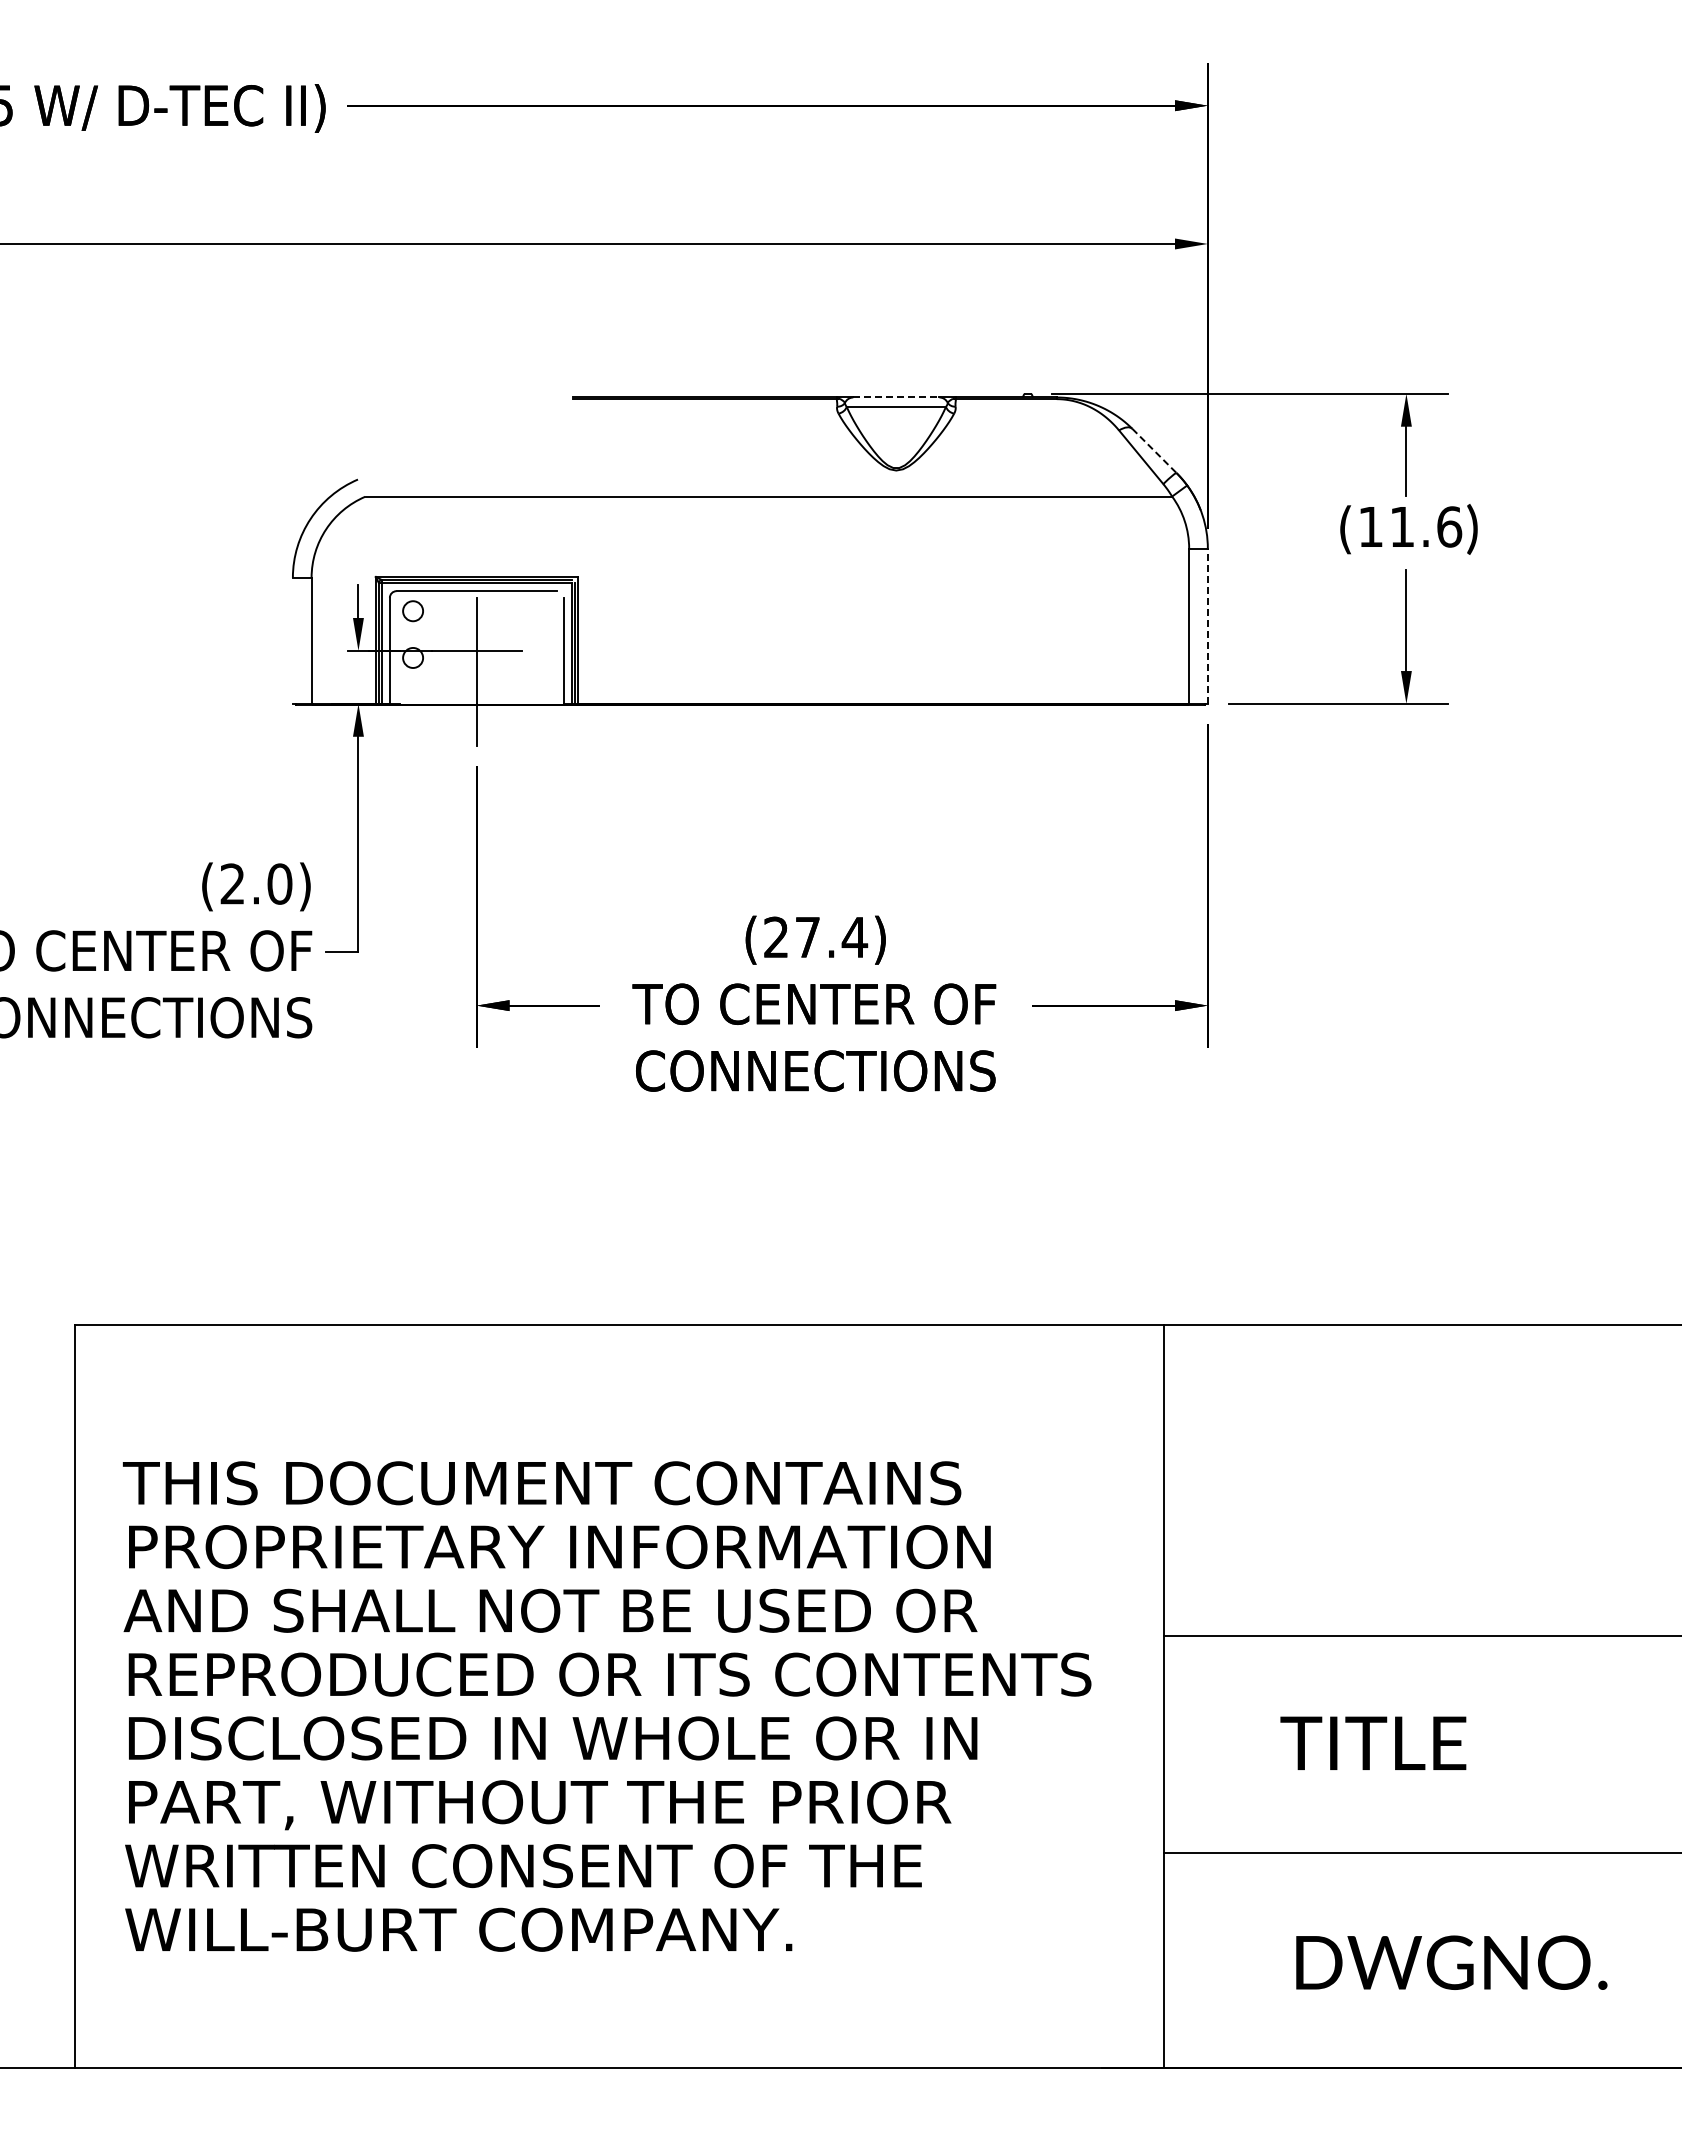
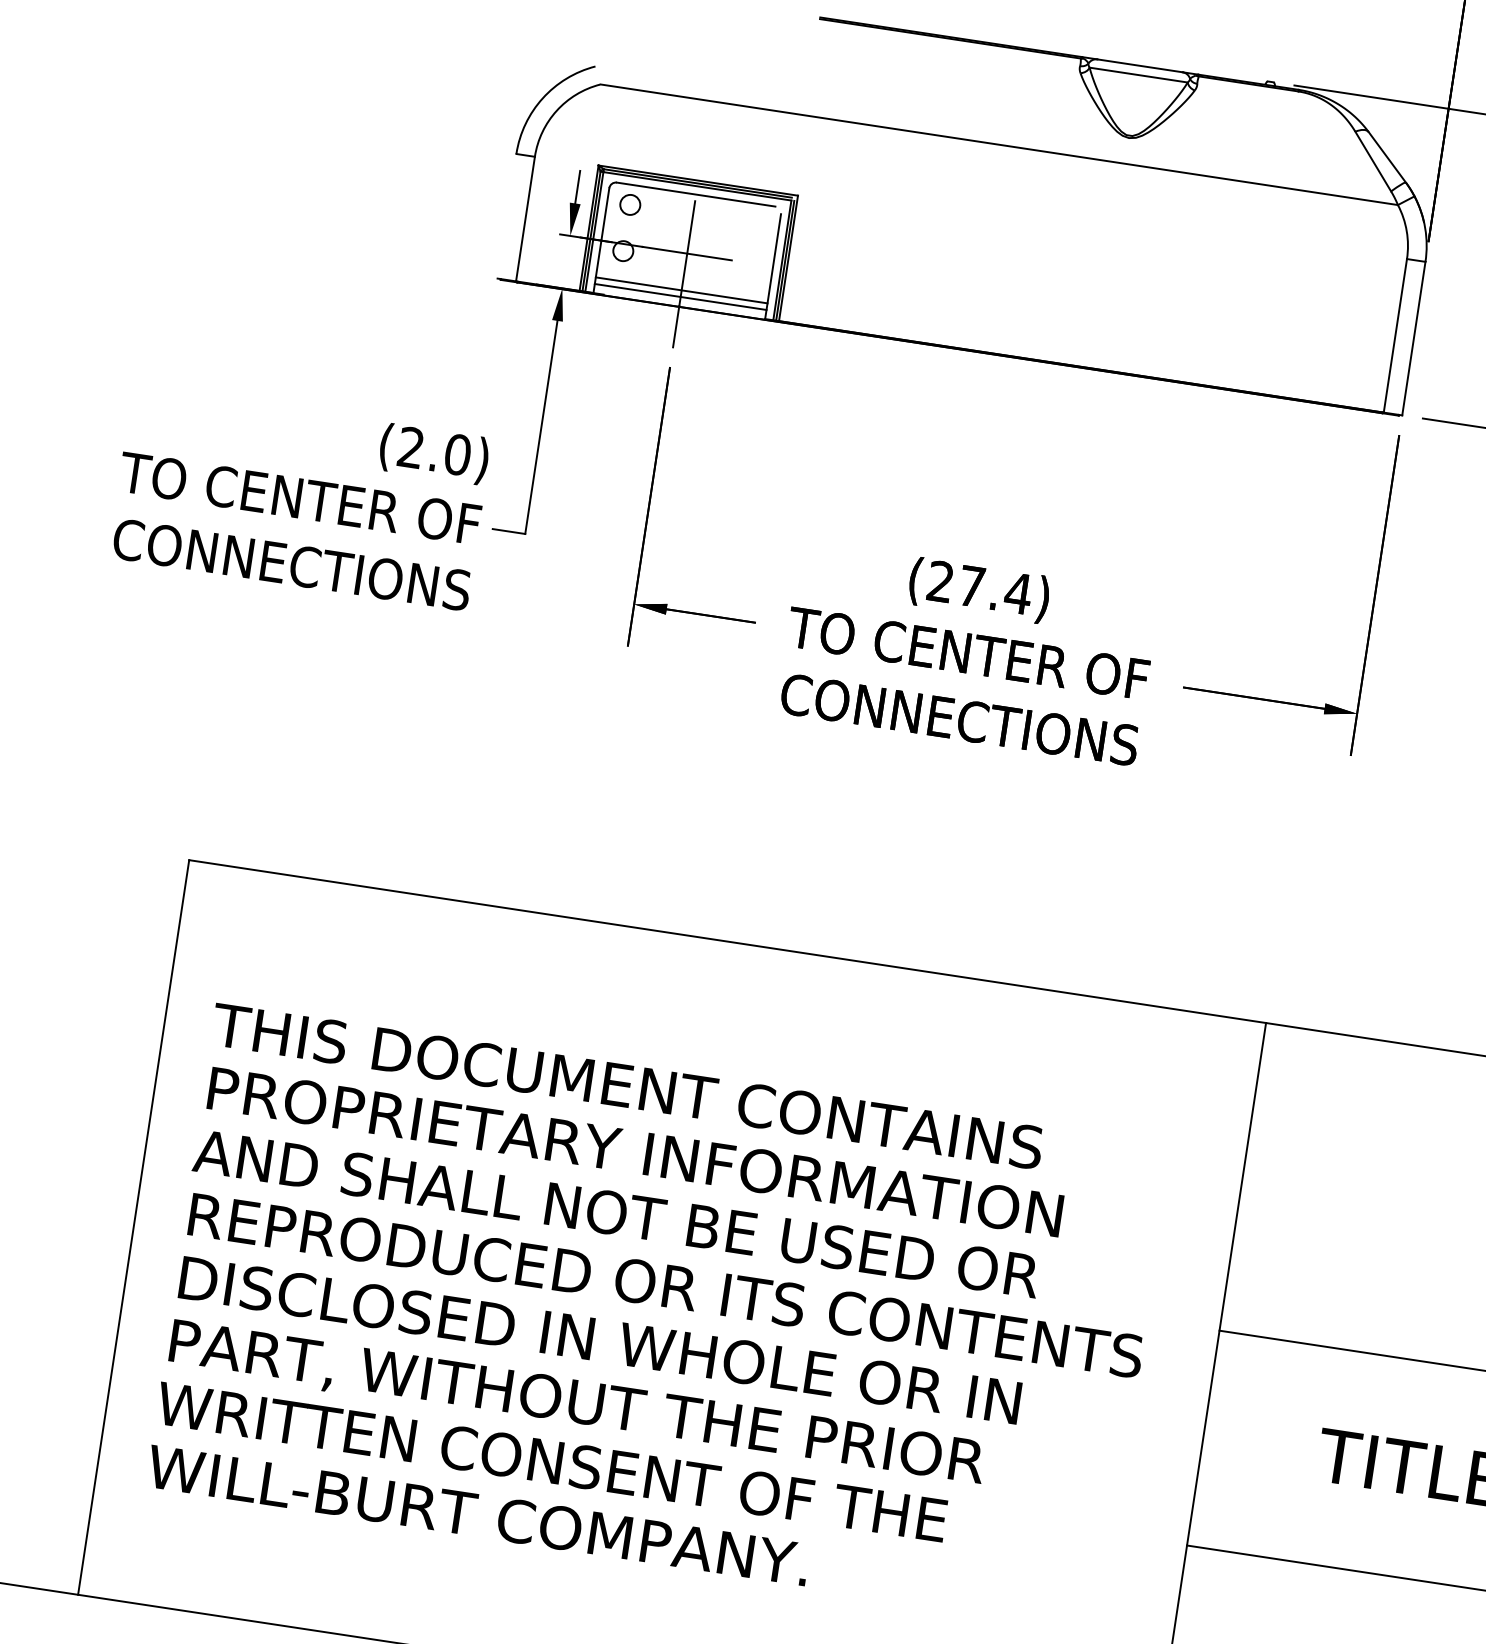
line: (896, 397) -> (1140, 65), dashed -> solid
line: (1154, 451) -> (1387, 157), dashed -> solid
line: (1207, 626) -> (1413, 338), dashed -> solid
line: (476, 688) -> (681, 290), added
line: (476, 694) -> (680, 296), added

